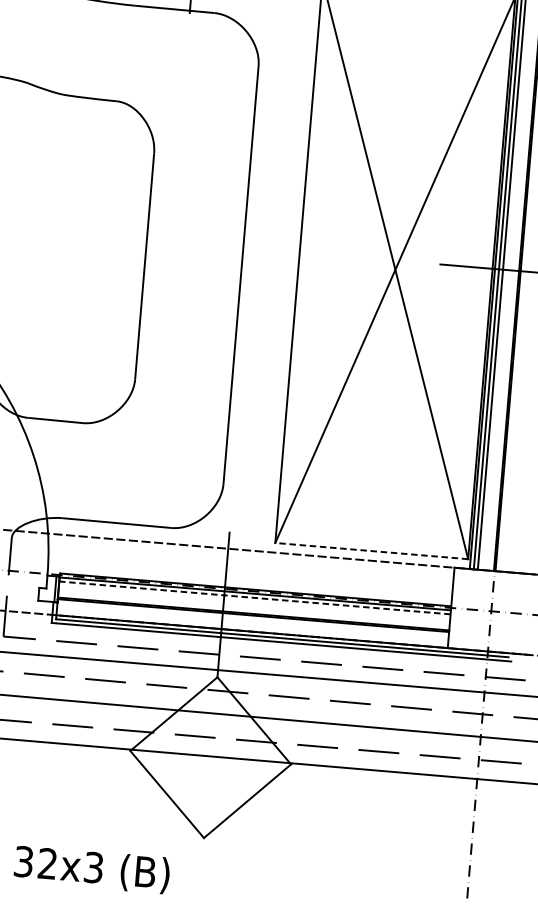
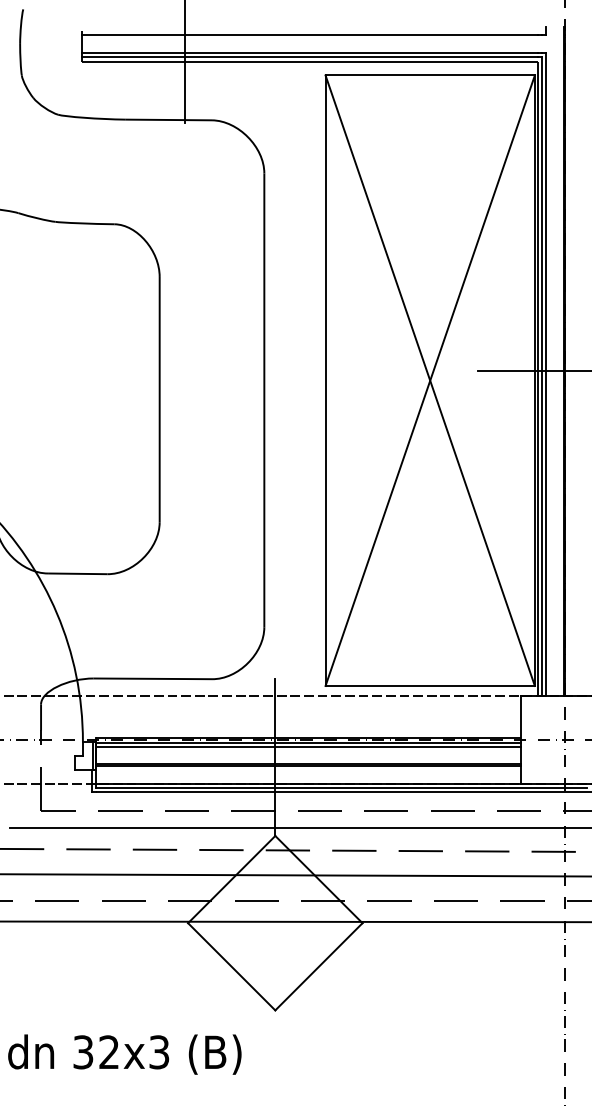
line: (372, 550) -> (430, 685), dashed -> solid
line: (254, 598) -> (308, 747), dashed -> solid

